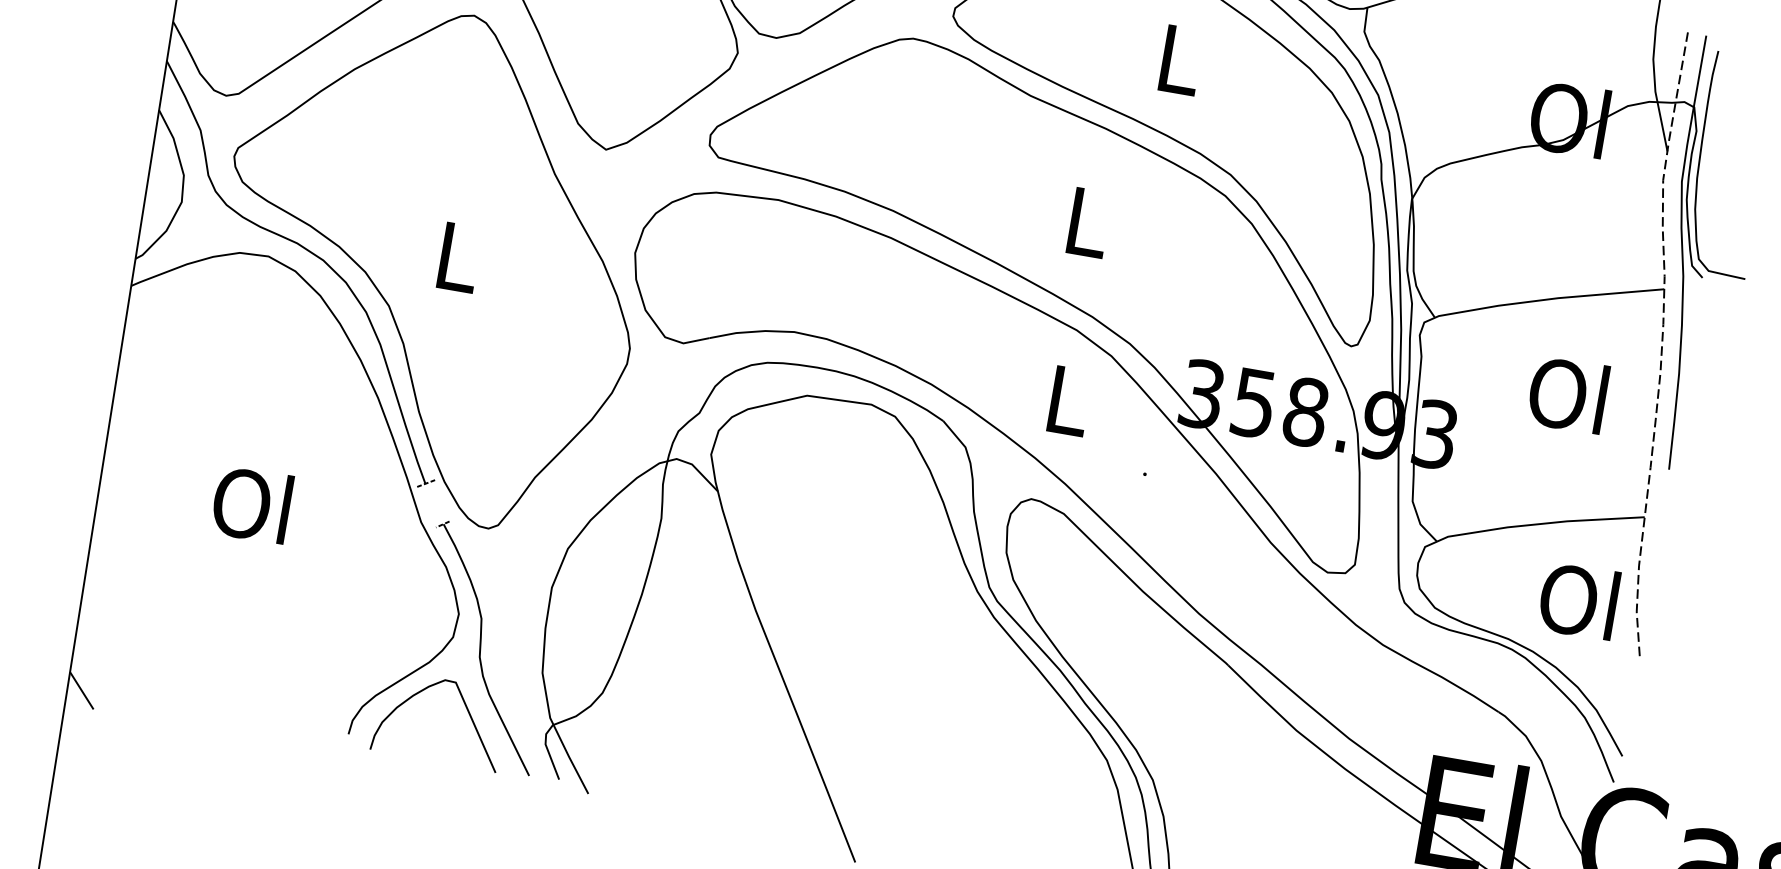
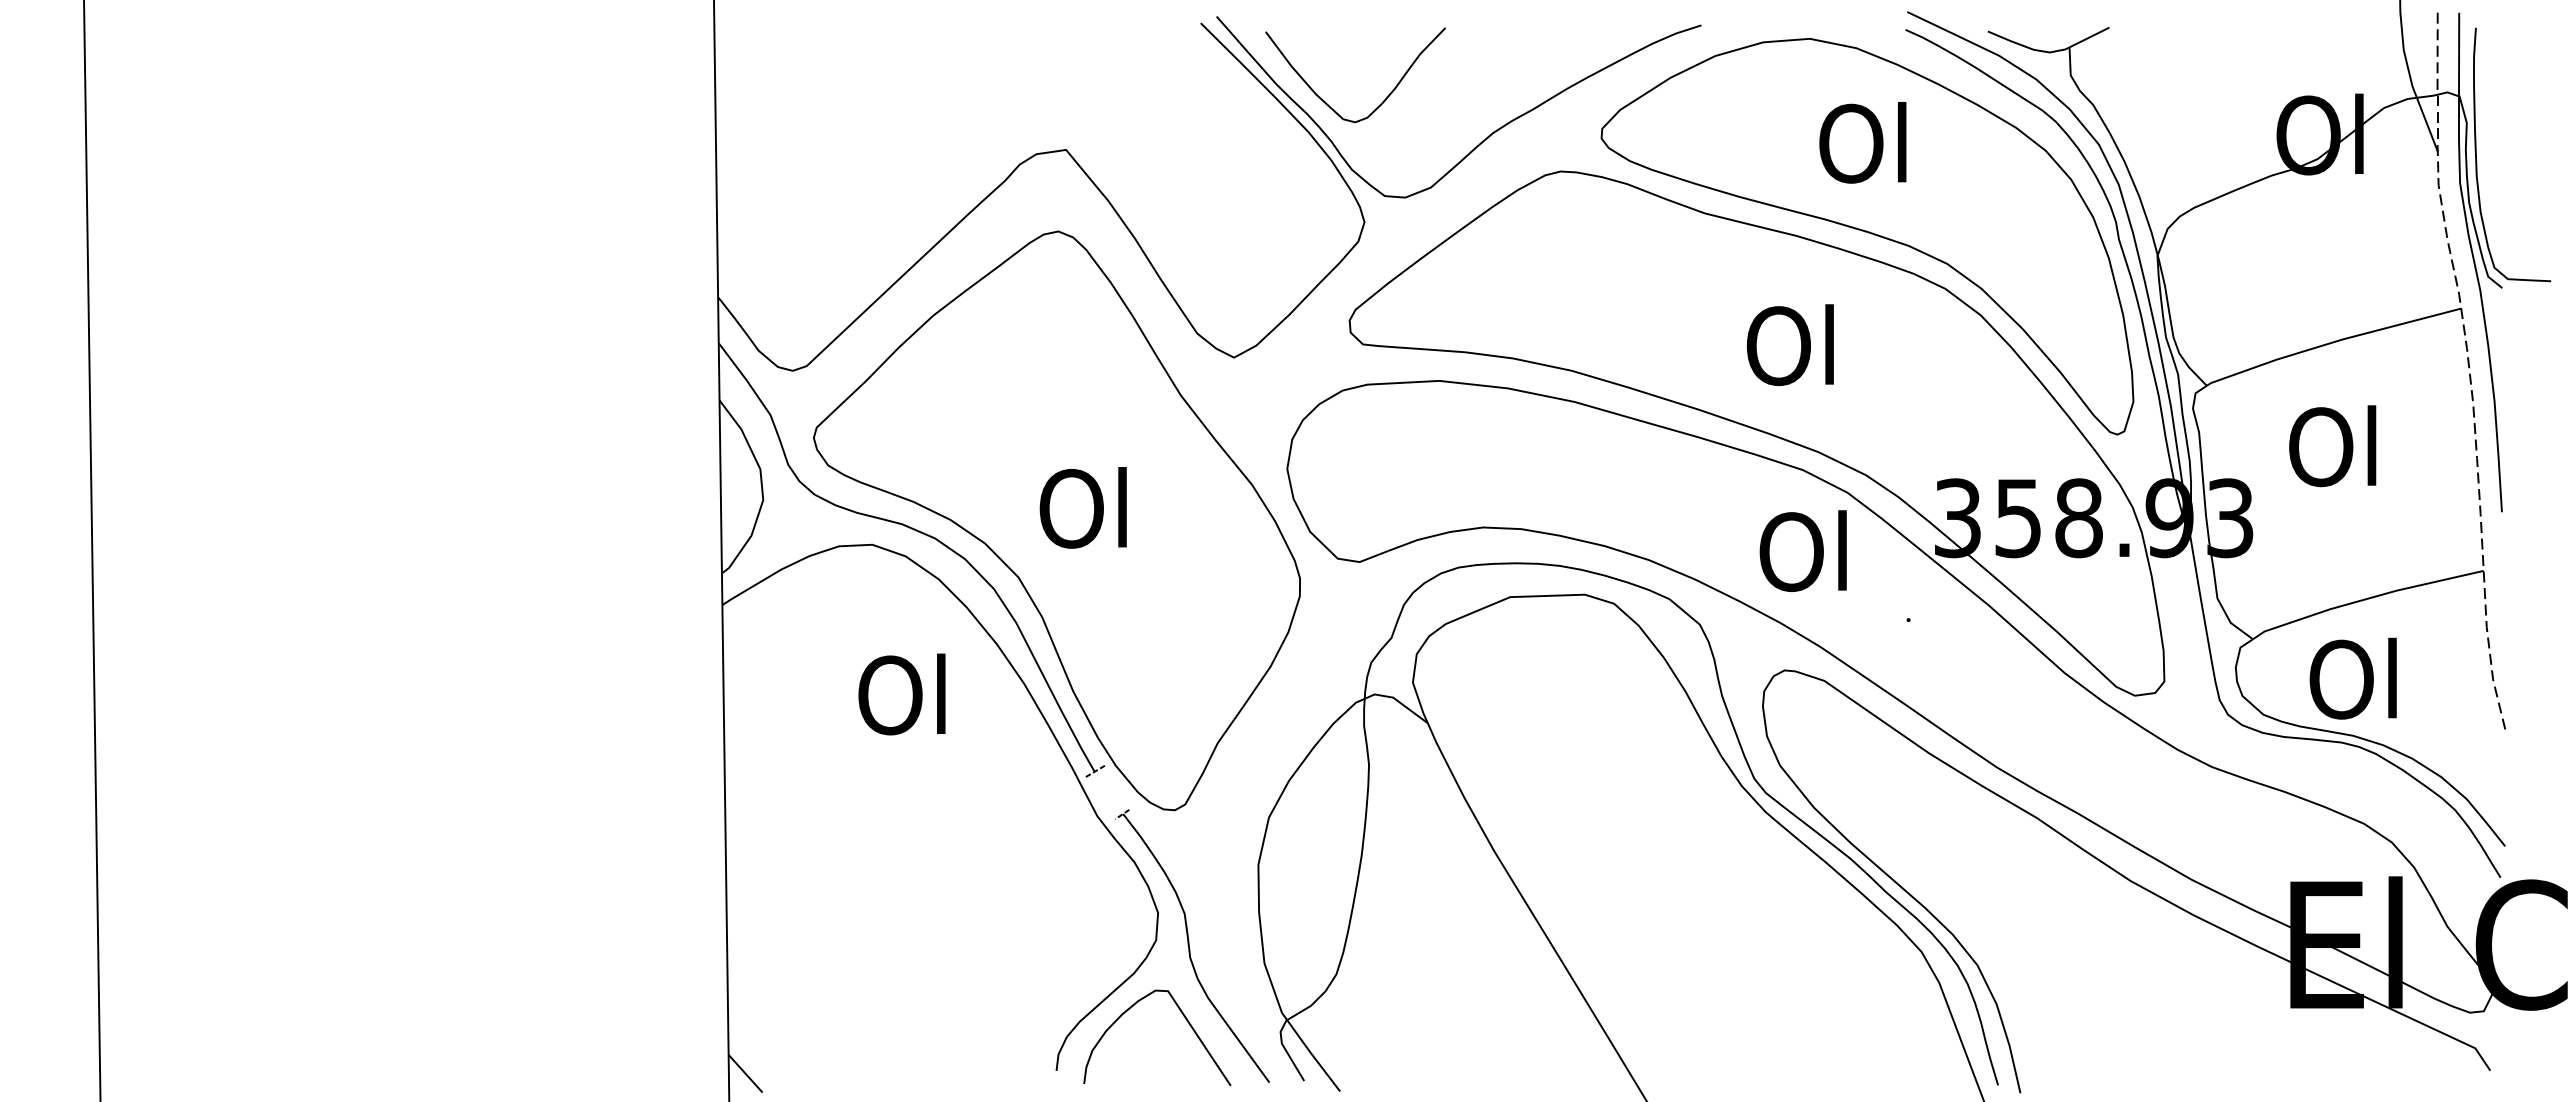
text: (1176, 58) -> (1862, 142), L -> Ol
text: (1083, 221) -> (1789, 345), L -> Ol
text: (454, 255) -> (1082, 507), L -> Ol
text: (1567, 395) -> (2332, 446), moved
text: (1064, 399) -> (1802, 551), L -> Ol
text: (251, 504) -> (901, 694), moved
text: (1578, 600) -> (2352, 678), moved

